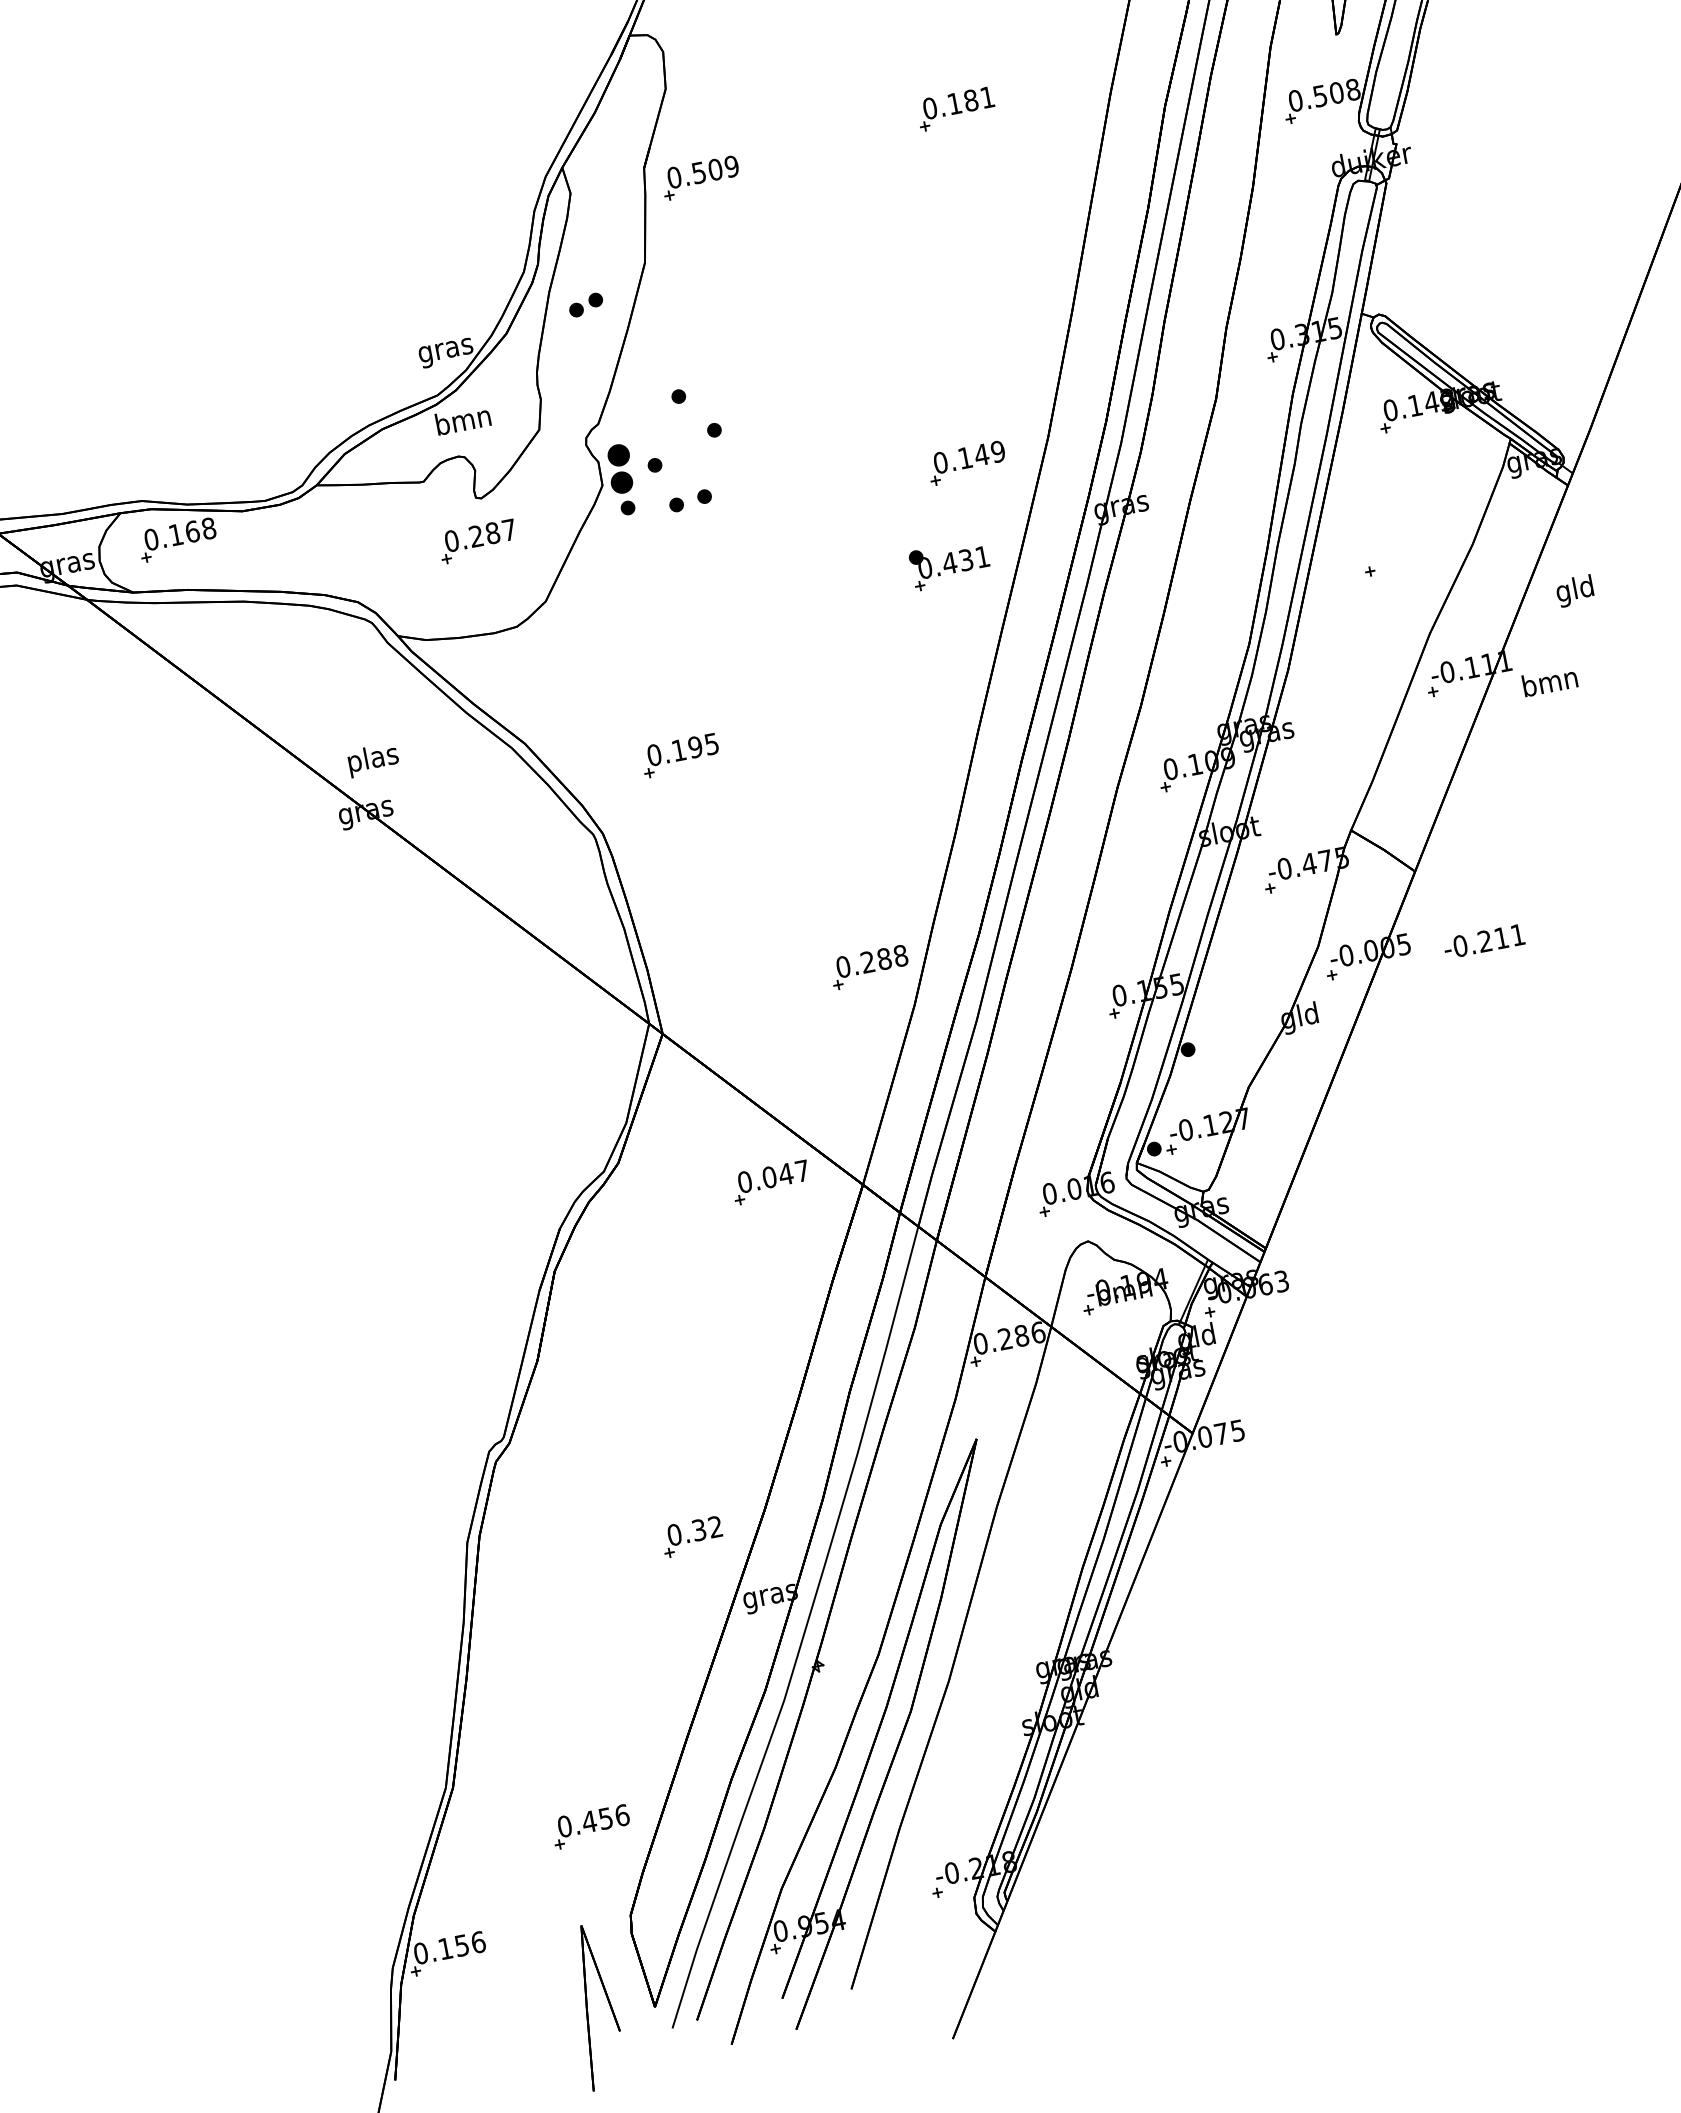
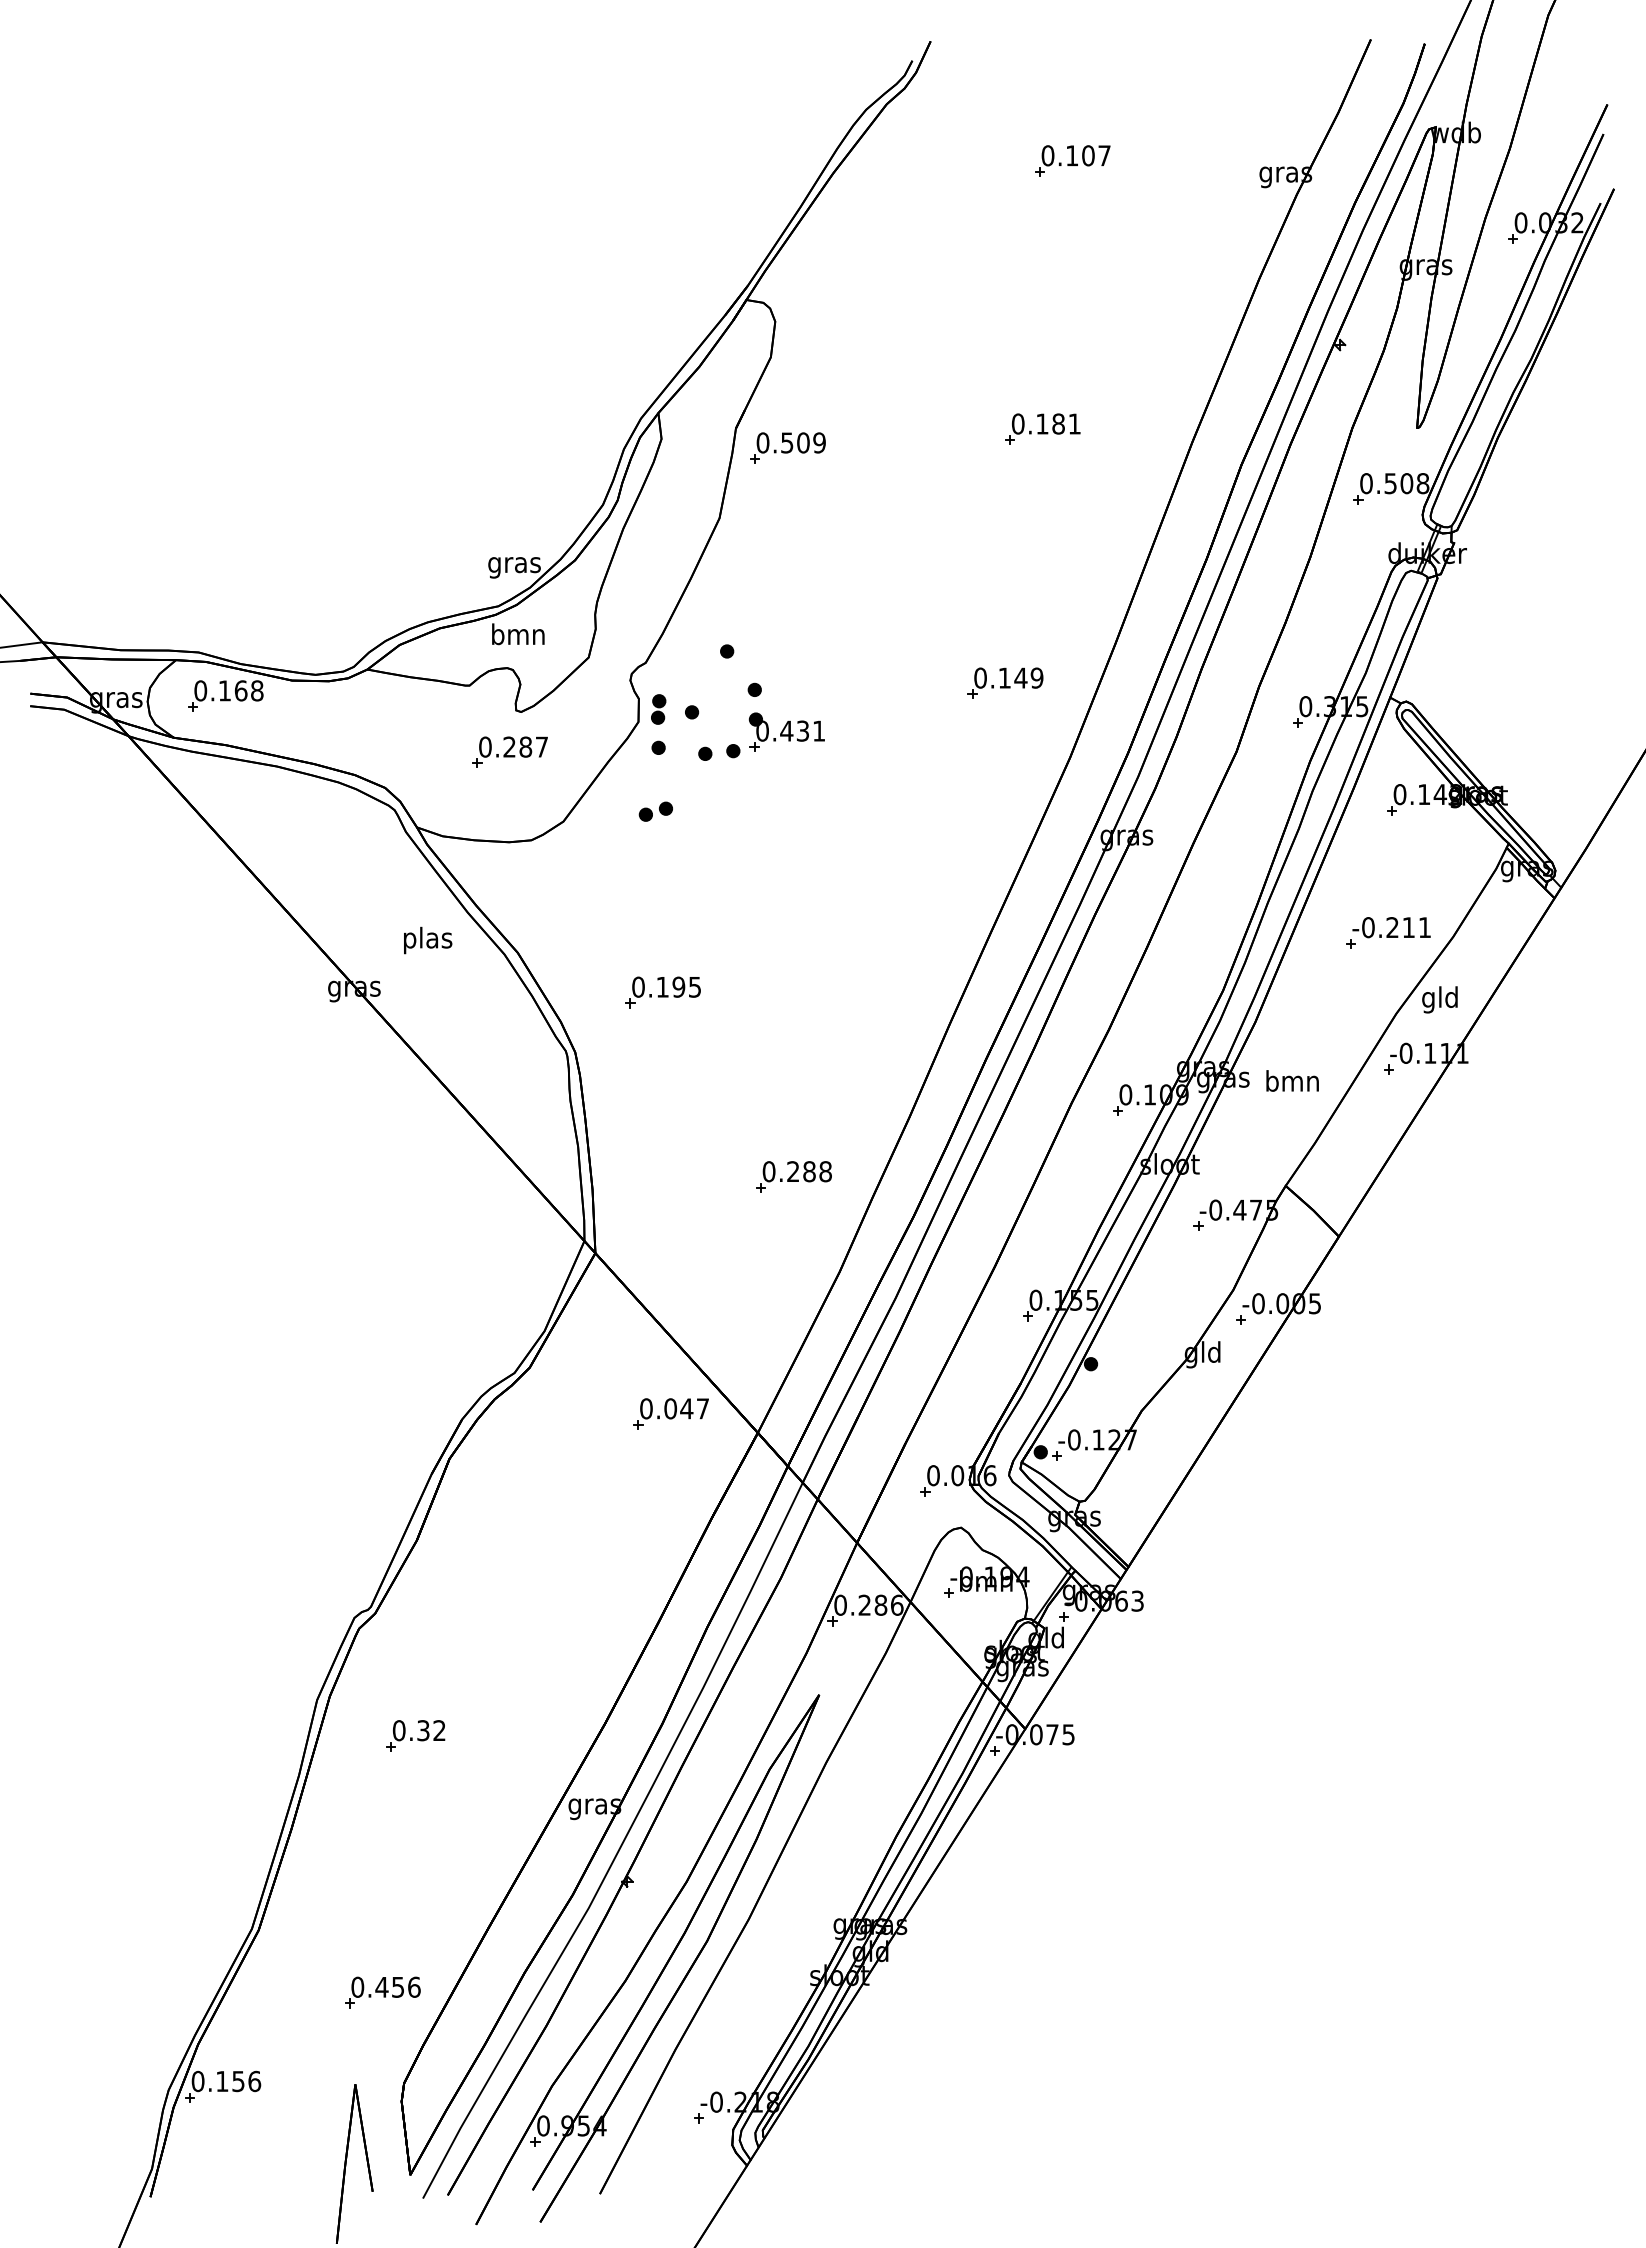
part: (585, 304) -> (655, 811), moved
part: (966, 462) -> (1005, 682), moved
part: (620, 468) -> (658, 709), size x0.62
part: (949, 563) -> (786, 731), moved
text: (1574, 590) -> (1439, 999), moved
text: (1549, 681) -> (1292, 1080), moved
text: (373, 759) -> (428, 940), moved
text: (1483, 941) -> (1391, 927), moved
part: (869, 967) -> (793, 1176), moved
part: (692, 1536) -> (415, 1735), moved

